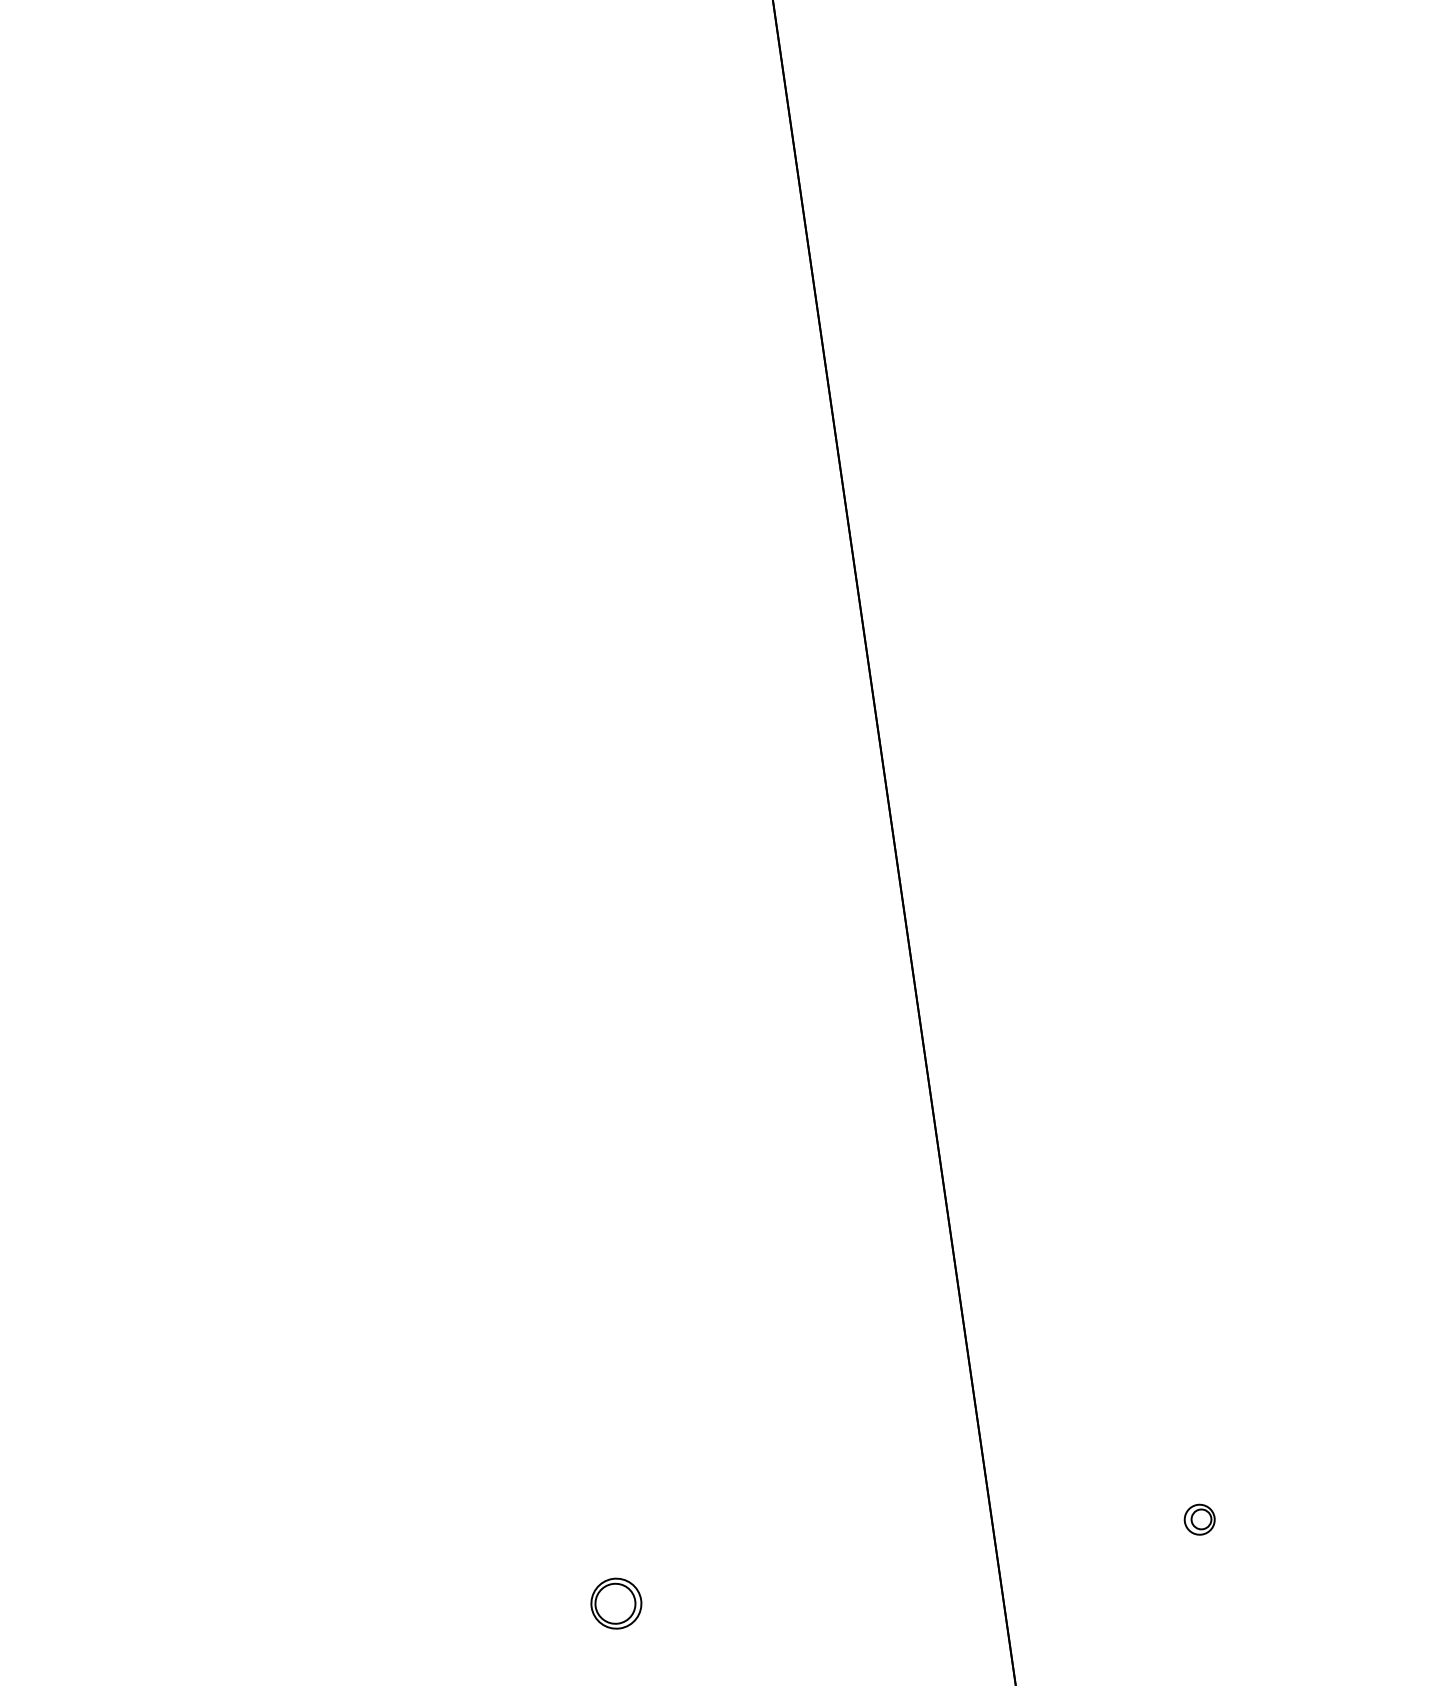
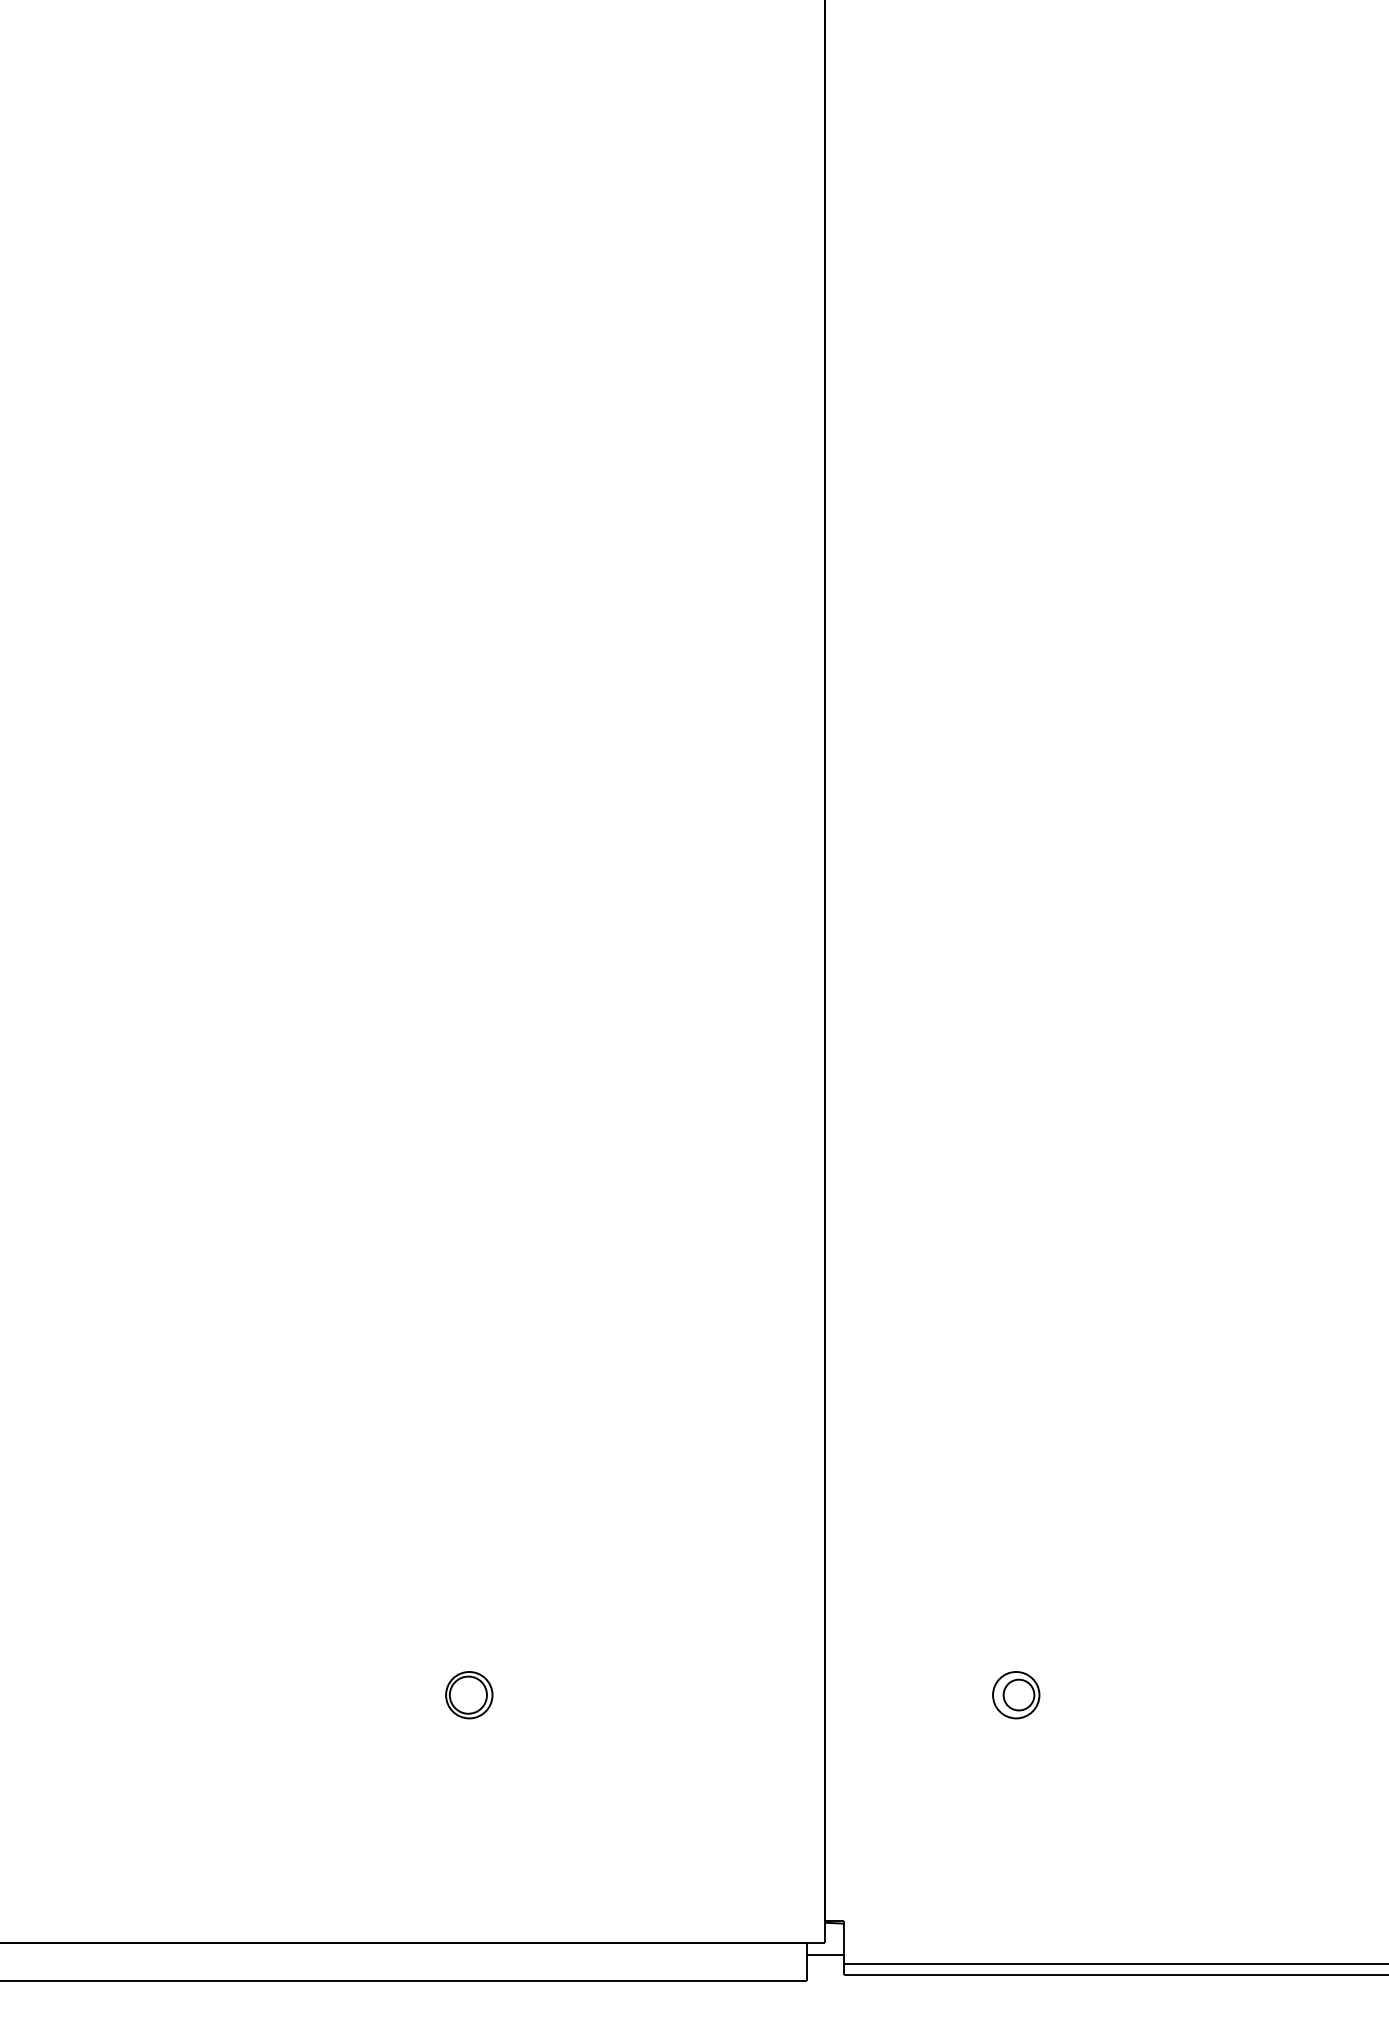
part: (1199, 1519) -> (1016, 1695), size x1.67

